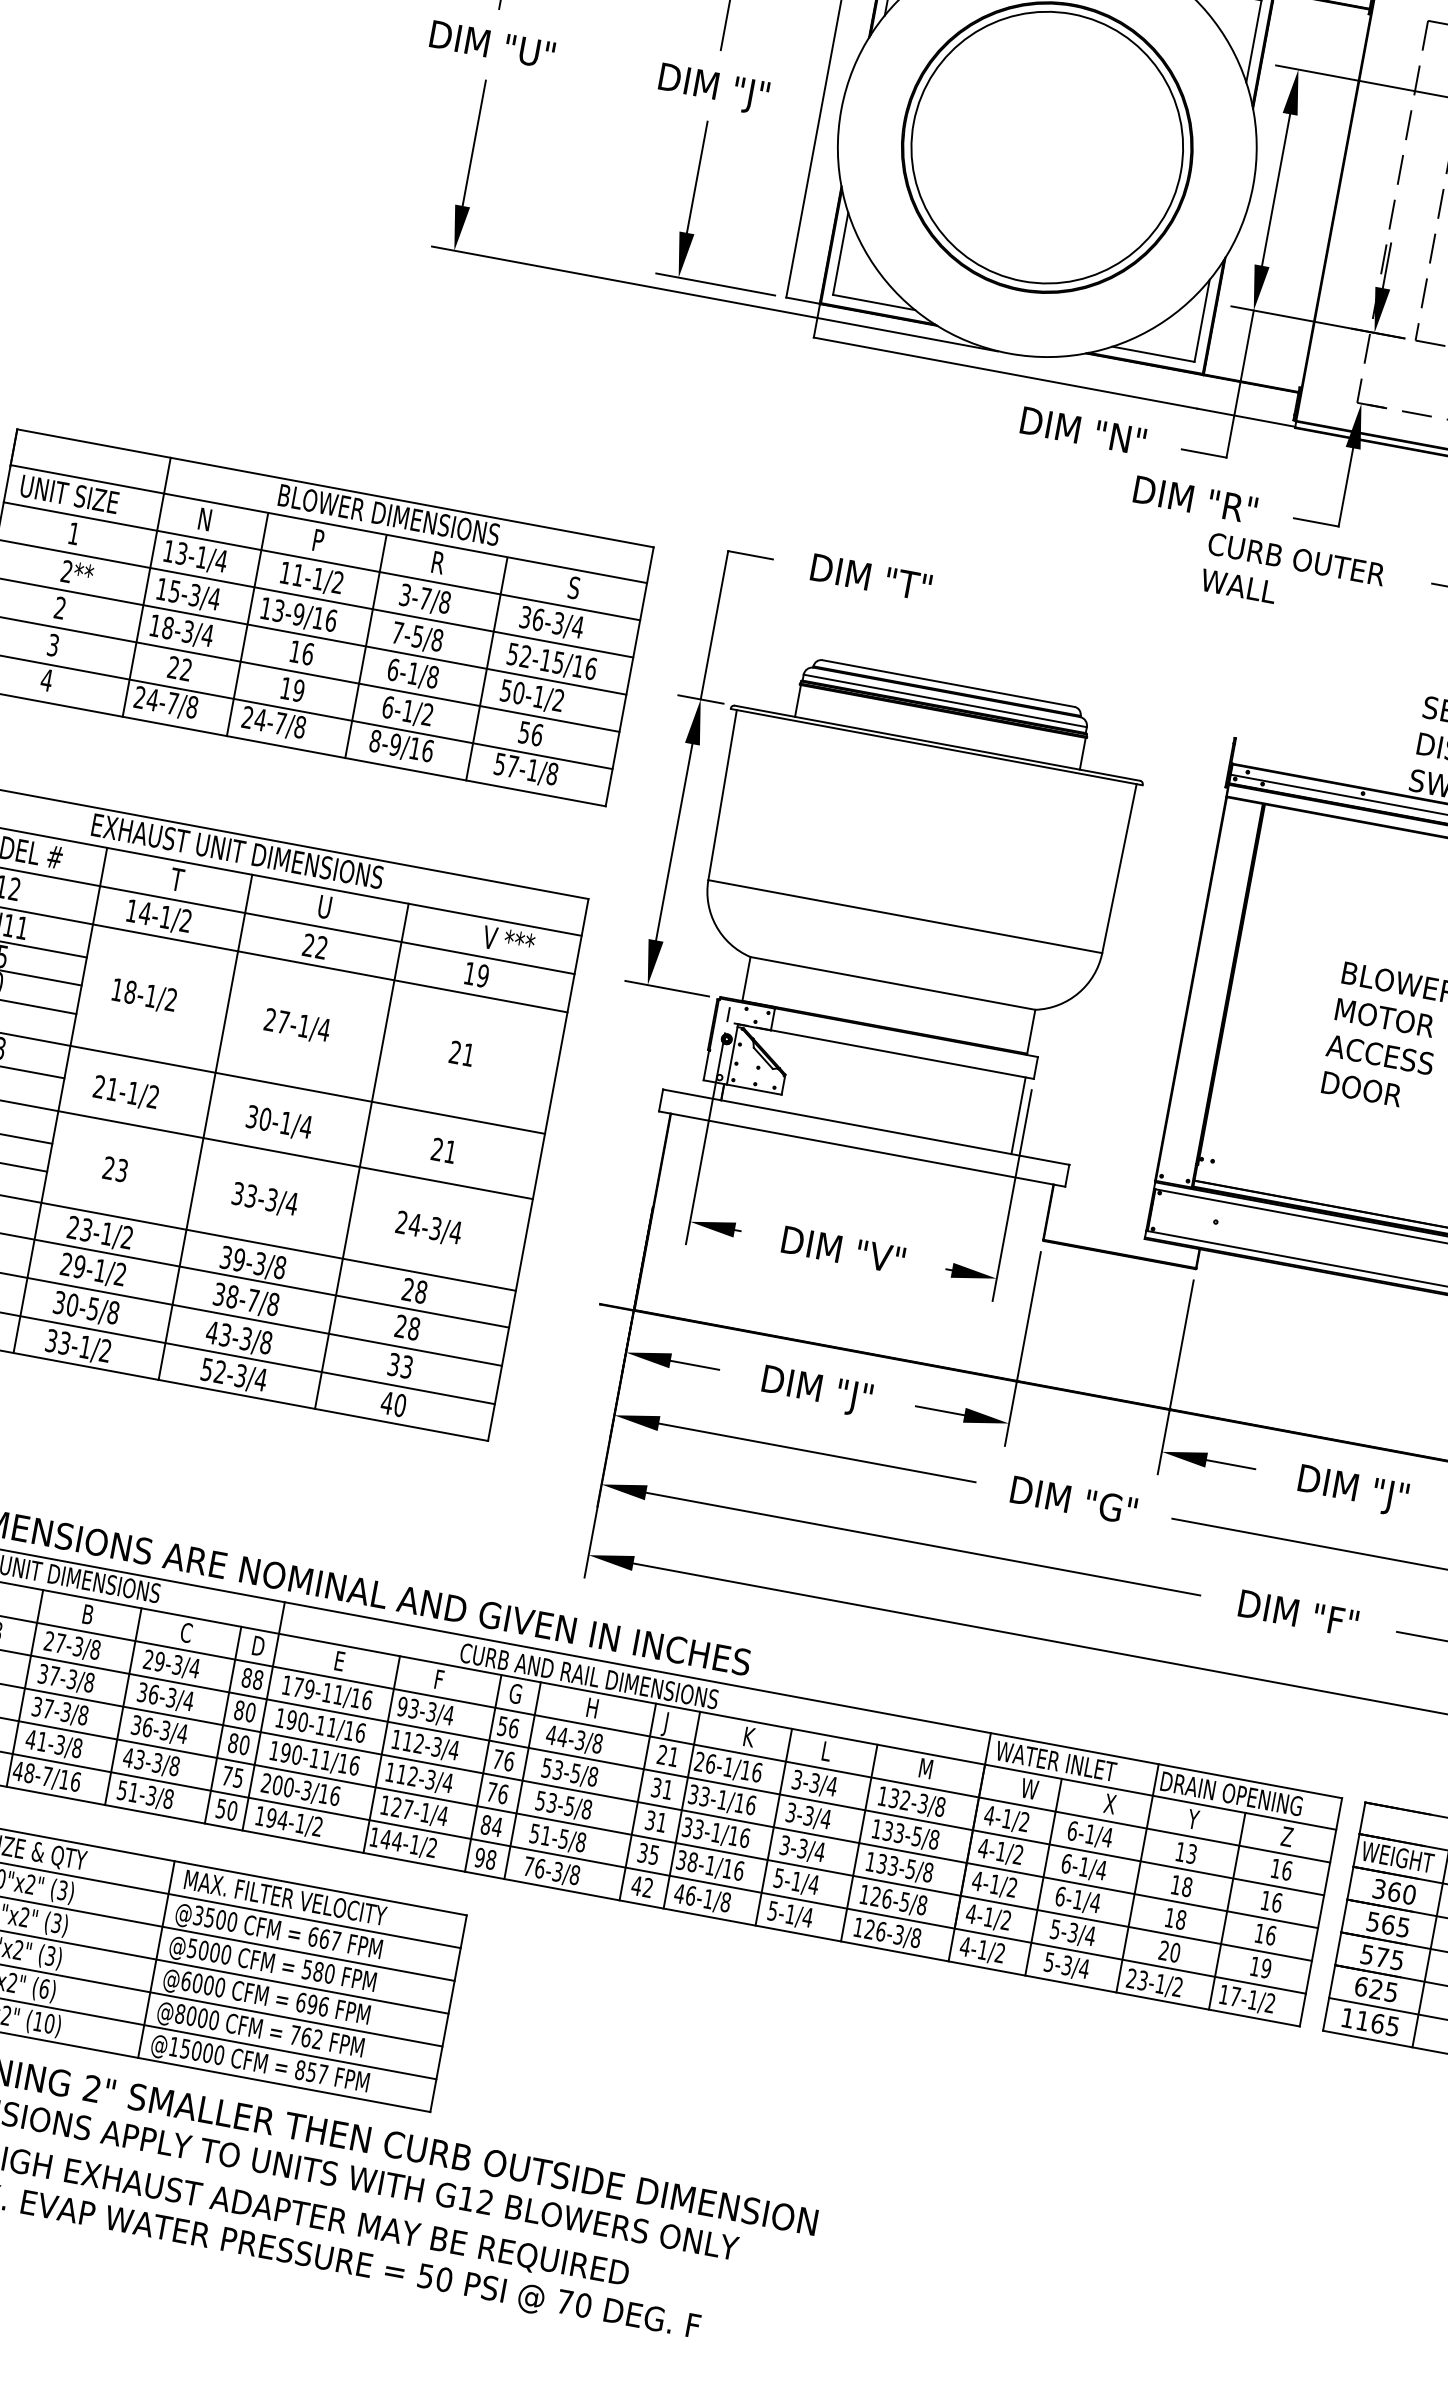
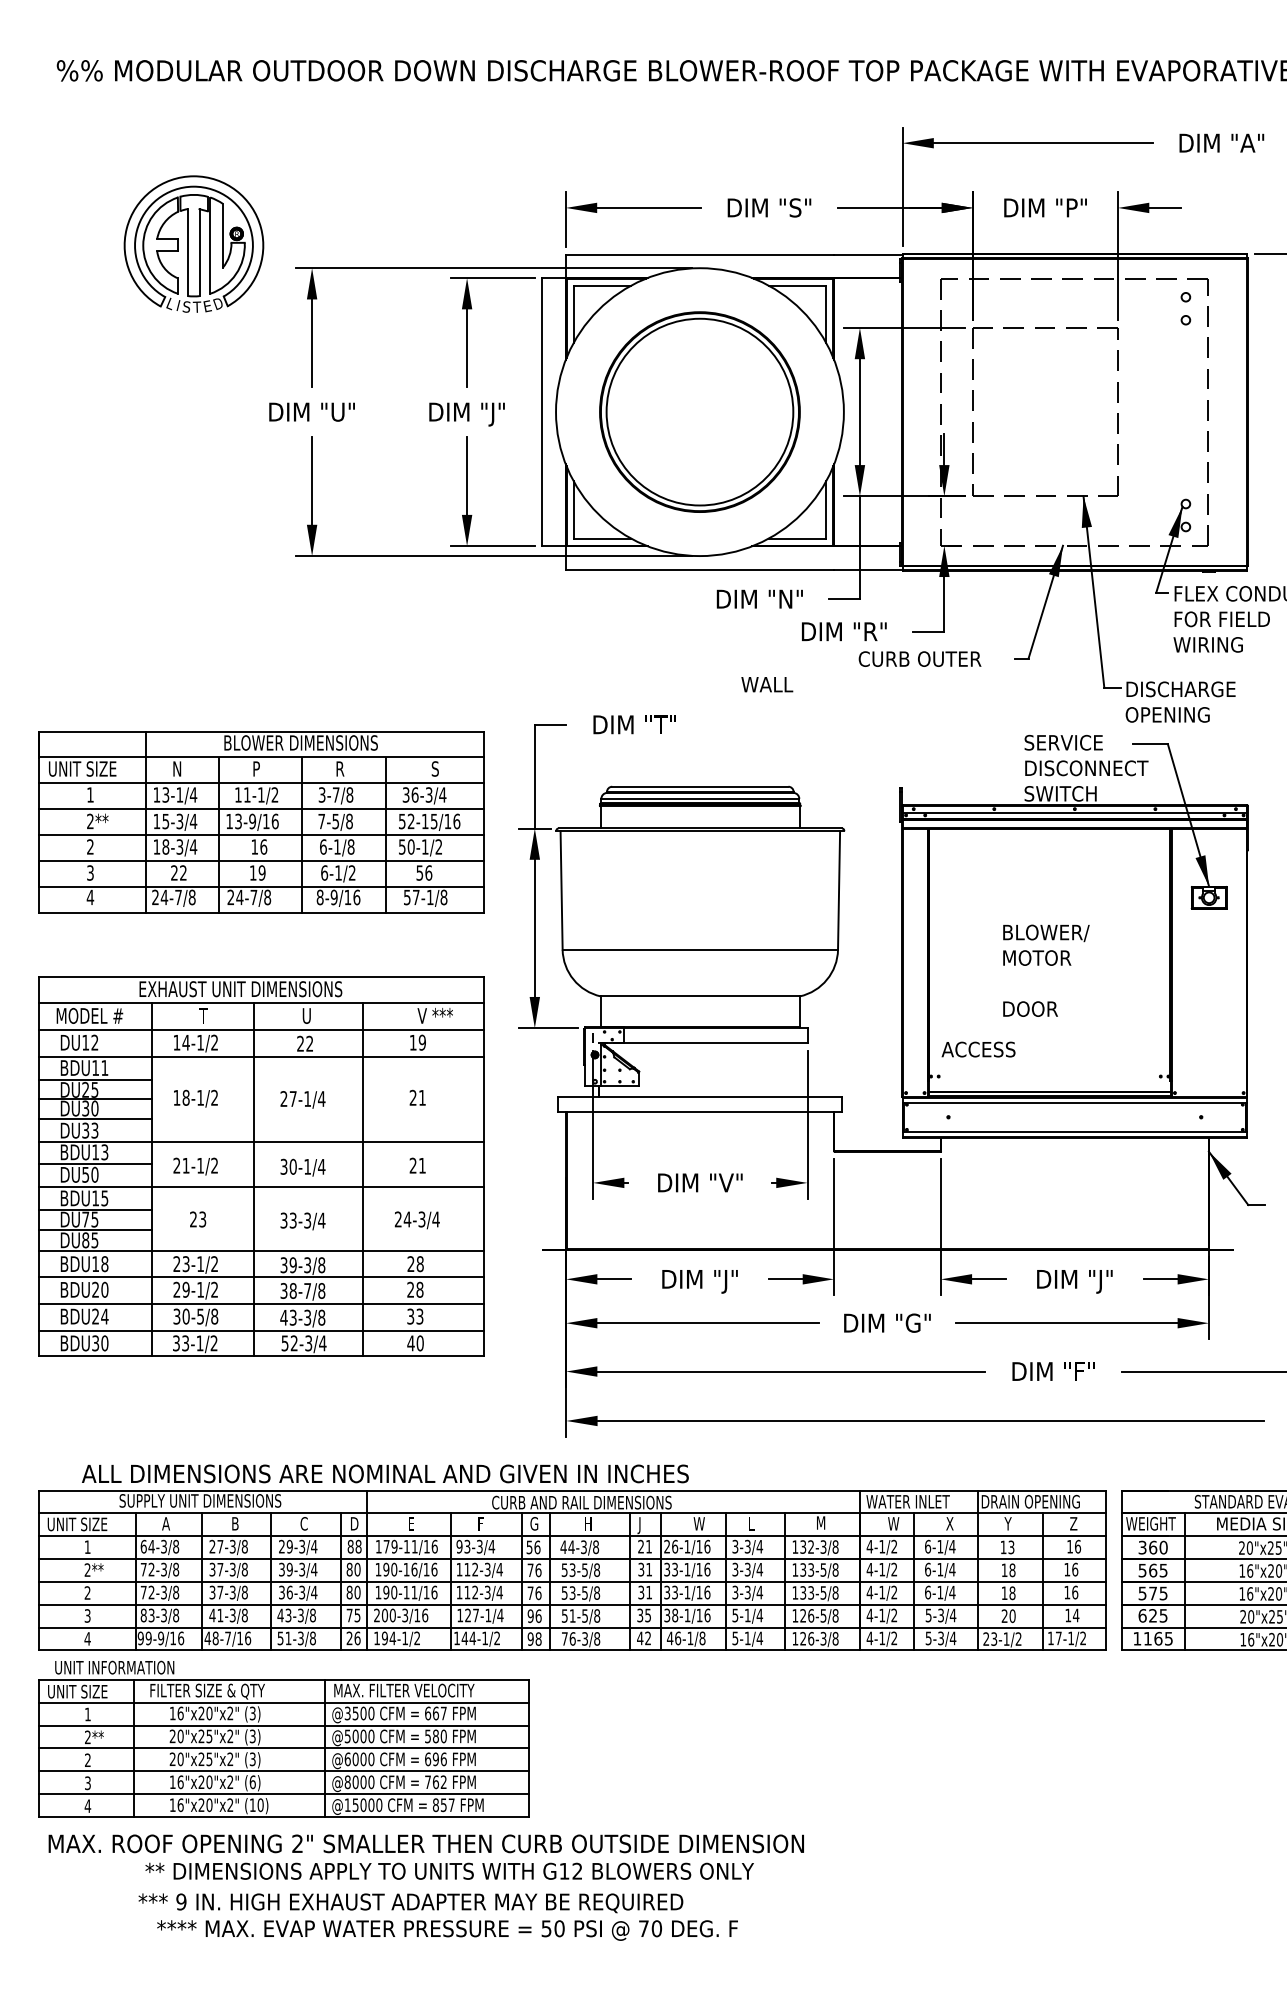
text: (1239, 586) -> (767, 684), moved
text: (1380, 1054) -> (978, 1049), moved
line: (1018, 1114) -> (801, 1069), removed
text: (153, 1694) -> (289, 1569), 36-3/4 -> 39-3/4
text: (332, 1727) -> (414, 1569), 190-11/16 -> 190-16/16
text: (750, 1736) -> (698, 1523), K -> W
text: (226, 1809) -> (353, 1638), 50 -> 26
text: (491, 1826) -> (534, 1616), 84 -> 96
text: (1265, 1968) -> (1075, 1615), 19 -> 14

